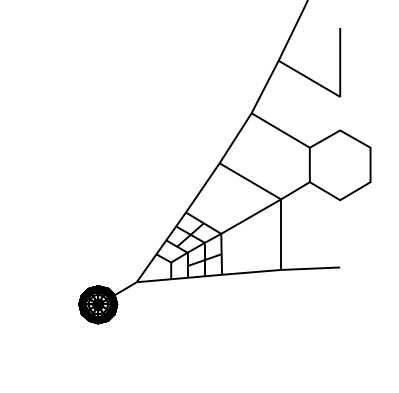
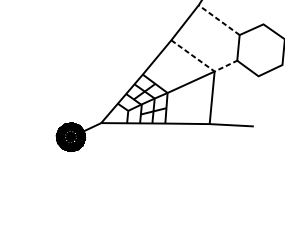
line: (280, 130) -> (219, 20), solid -> dashed
line: (265, 190) -> (203, 63), solid -> dashed

